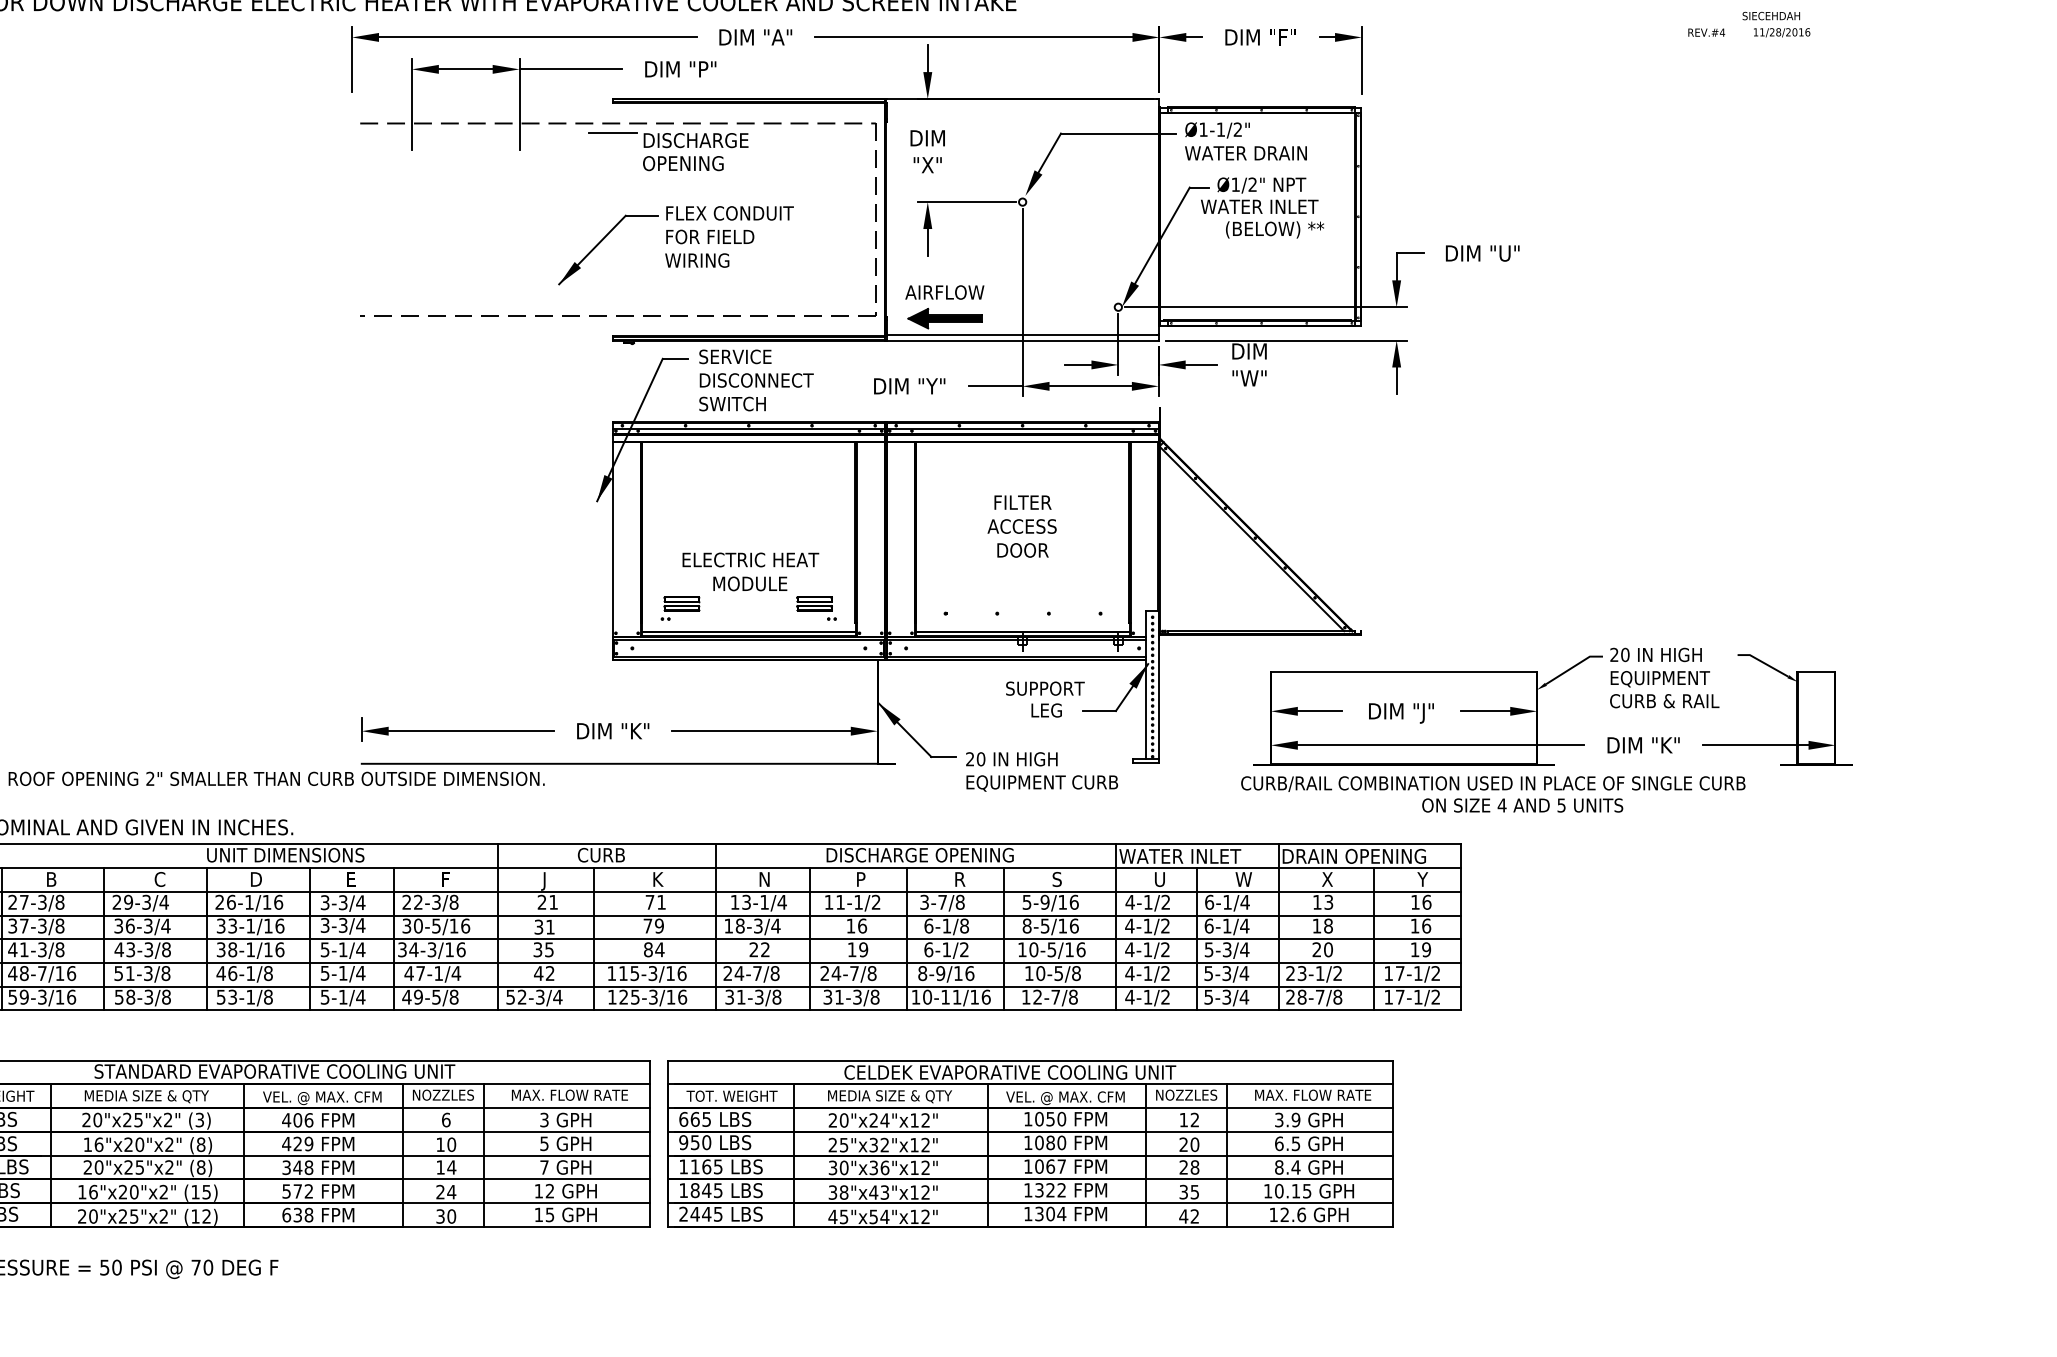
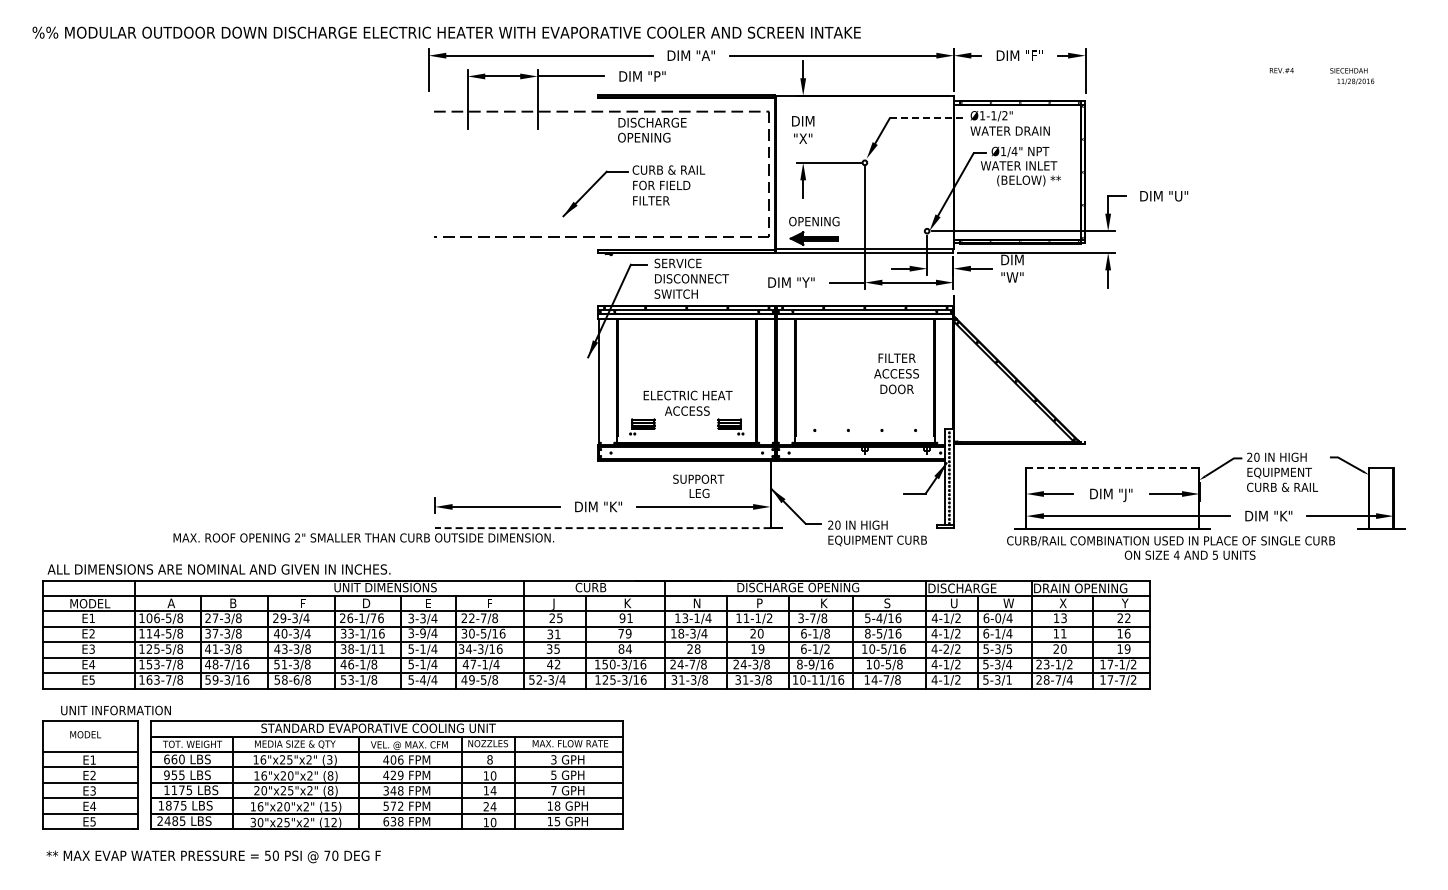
text: (1776, 24) -> (1352, 76), moved
text: (1706, 32) -> (1281, 70), moved
line: (611, 133) -> (597, 118), removed
line: (1118, 133) -> (927, 118), solid -> dashed
text: (1252, 184) -> (1014, 151), Ø1/2" -> Ø1/4"
text: (729, 212) -> (674, 169), FLEX CONDUIT -> CURB & RAIL
text: (697, 260) -> (653, 200), WIRING -> FILTER
text: (943, 292) -> (813, 221), AIRFLOW -> OPENING
text: (1022, 526) -> (896, 373), moved
text: (749, 582) -> (687, 410), MODULE -> ACCESS
line: (1404, 672) -> (1113, 468), solid -> dashed
text: (1045, 699) -> (698, 486), moved
line: (619, 764) -> (602, 528), solid -> dashed
text: (1180, 856) -> (967, 588), WATER INLET -> DISCHARGE
text: (960, 878) -> (824, 602), R -> K
text: (159, 879) -> (303, 603), C -> F
text: (267, 901) -> (373, 617), 26-1/16 -> 26-1/76
text: (436, 902) -> (483, 618), 22-3/8 -> 22-7/8
text: (553, 902) -> (559, 618), 21 -> 25
text: (649, 902) -> (622, 618), 71 -> 91
text: (1045, 902) -> (879, 618), 5-9/16 -> 5-4/16
text: (1228, 902) -> (998, 618), 6-1/4 -> 6-0/4
text: (1420, 902) -> (1123, 618), 16 -> 22
text: (342, 924) -> (422, 632), 3-3/4 -> 3-9/4
text: (124, 925) -> (280, 633), 36-3/4 -> 40-3/4
text: (855, 925) -> (756, 633), 16 -> 20
text: (1327, 925) -> (1063, 633), 18 -> 11
text: (279, 948) -> (381, 648), 38-1/16 -> 38-1/11
text: (765, 948) -> (697, 648), 22 -> 28
text: (1146, 948) -> (945, 648), 4-1/2 -> 4-2/2
text: (1244, 948) -> (1009, 648), 5-3/4 -> 5-3/5
text: (628, 973) -> (608, 664), 115-3/16 -> 150-3/16
text: (854, 973) -> (755, 664), 24-7/8 -> 24-3/8
text: (148, 996) -> (296, 679), 58-3/8 -> 58-6/8
text: (342, 996) -> (422, 679), 5-1/4 -> 5-4/4
text: (1037, 996) -> (874, 679), 12-7/8 -> 14-7/8
text: (1244, 996) -> (1009, 679), 5-3/4 -> 5-3/1
text: (1337, 996) -> (1069, 679), 28-7/8 -> 28-7/4
text: (1417, 996) -> (1121, 679), 17-1/2 -> 17-7/2
text: (91, 1119) -> (259, 759), 20"x25"x2" -> 16"x25"x2"
text: (445, 1119) -> (489, 759), 6 -> 8
part: (1029, 1142) -> (869, 774), removed
text: (549, 1190) -> (557, 805), 12 -> 18
text: (81, 1216) -> (252, 822), 20"x25"x2" -> 30"x25"x2"
text: (439, 1216) -> (485, 822), 30 -> 10

